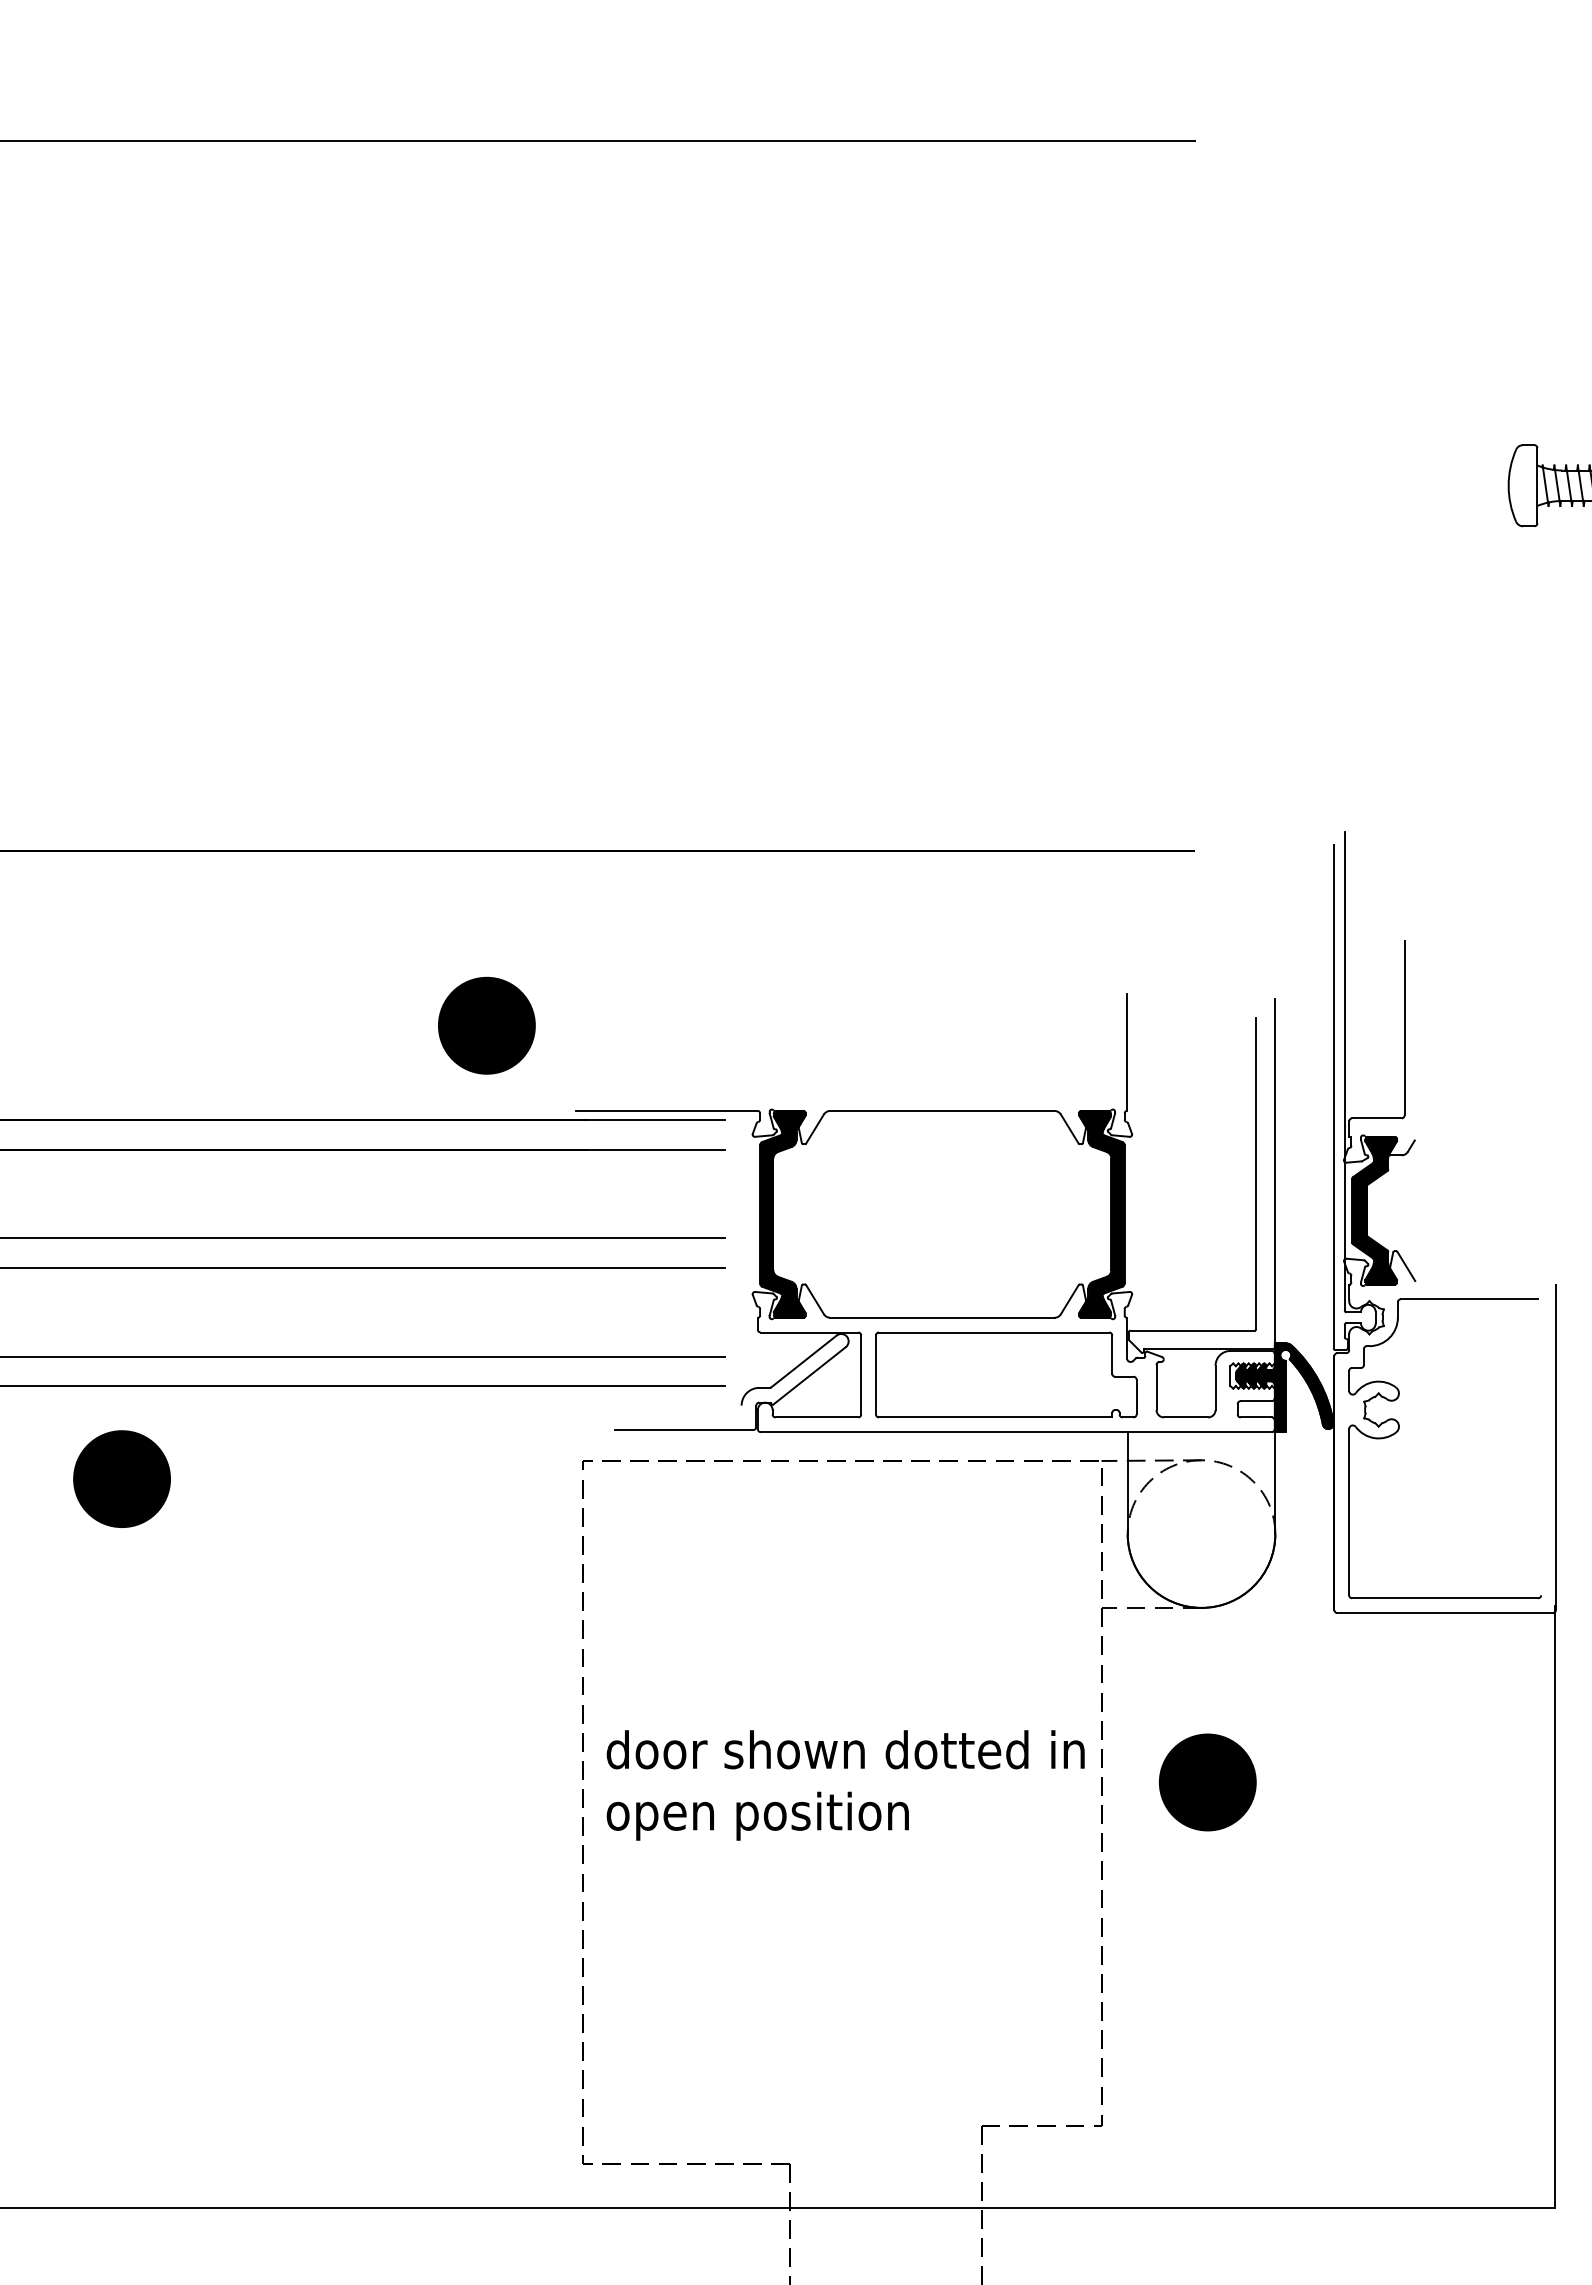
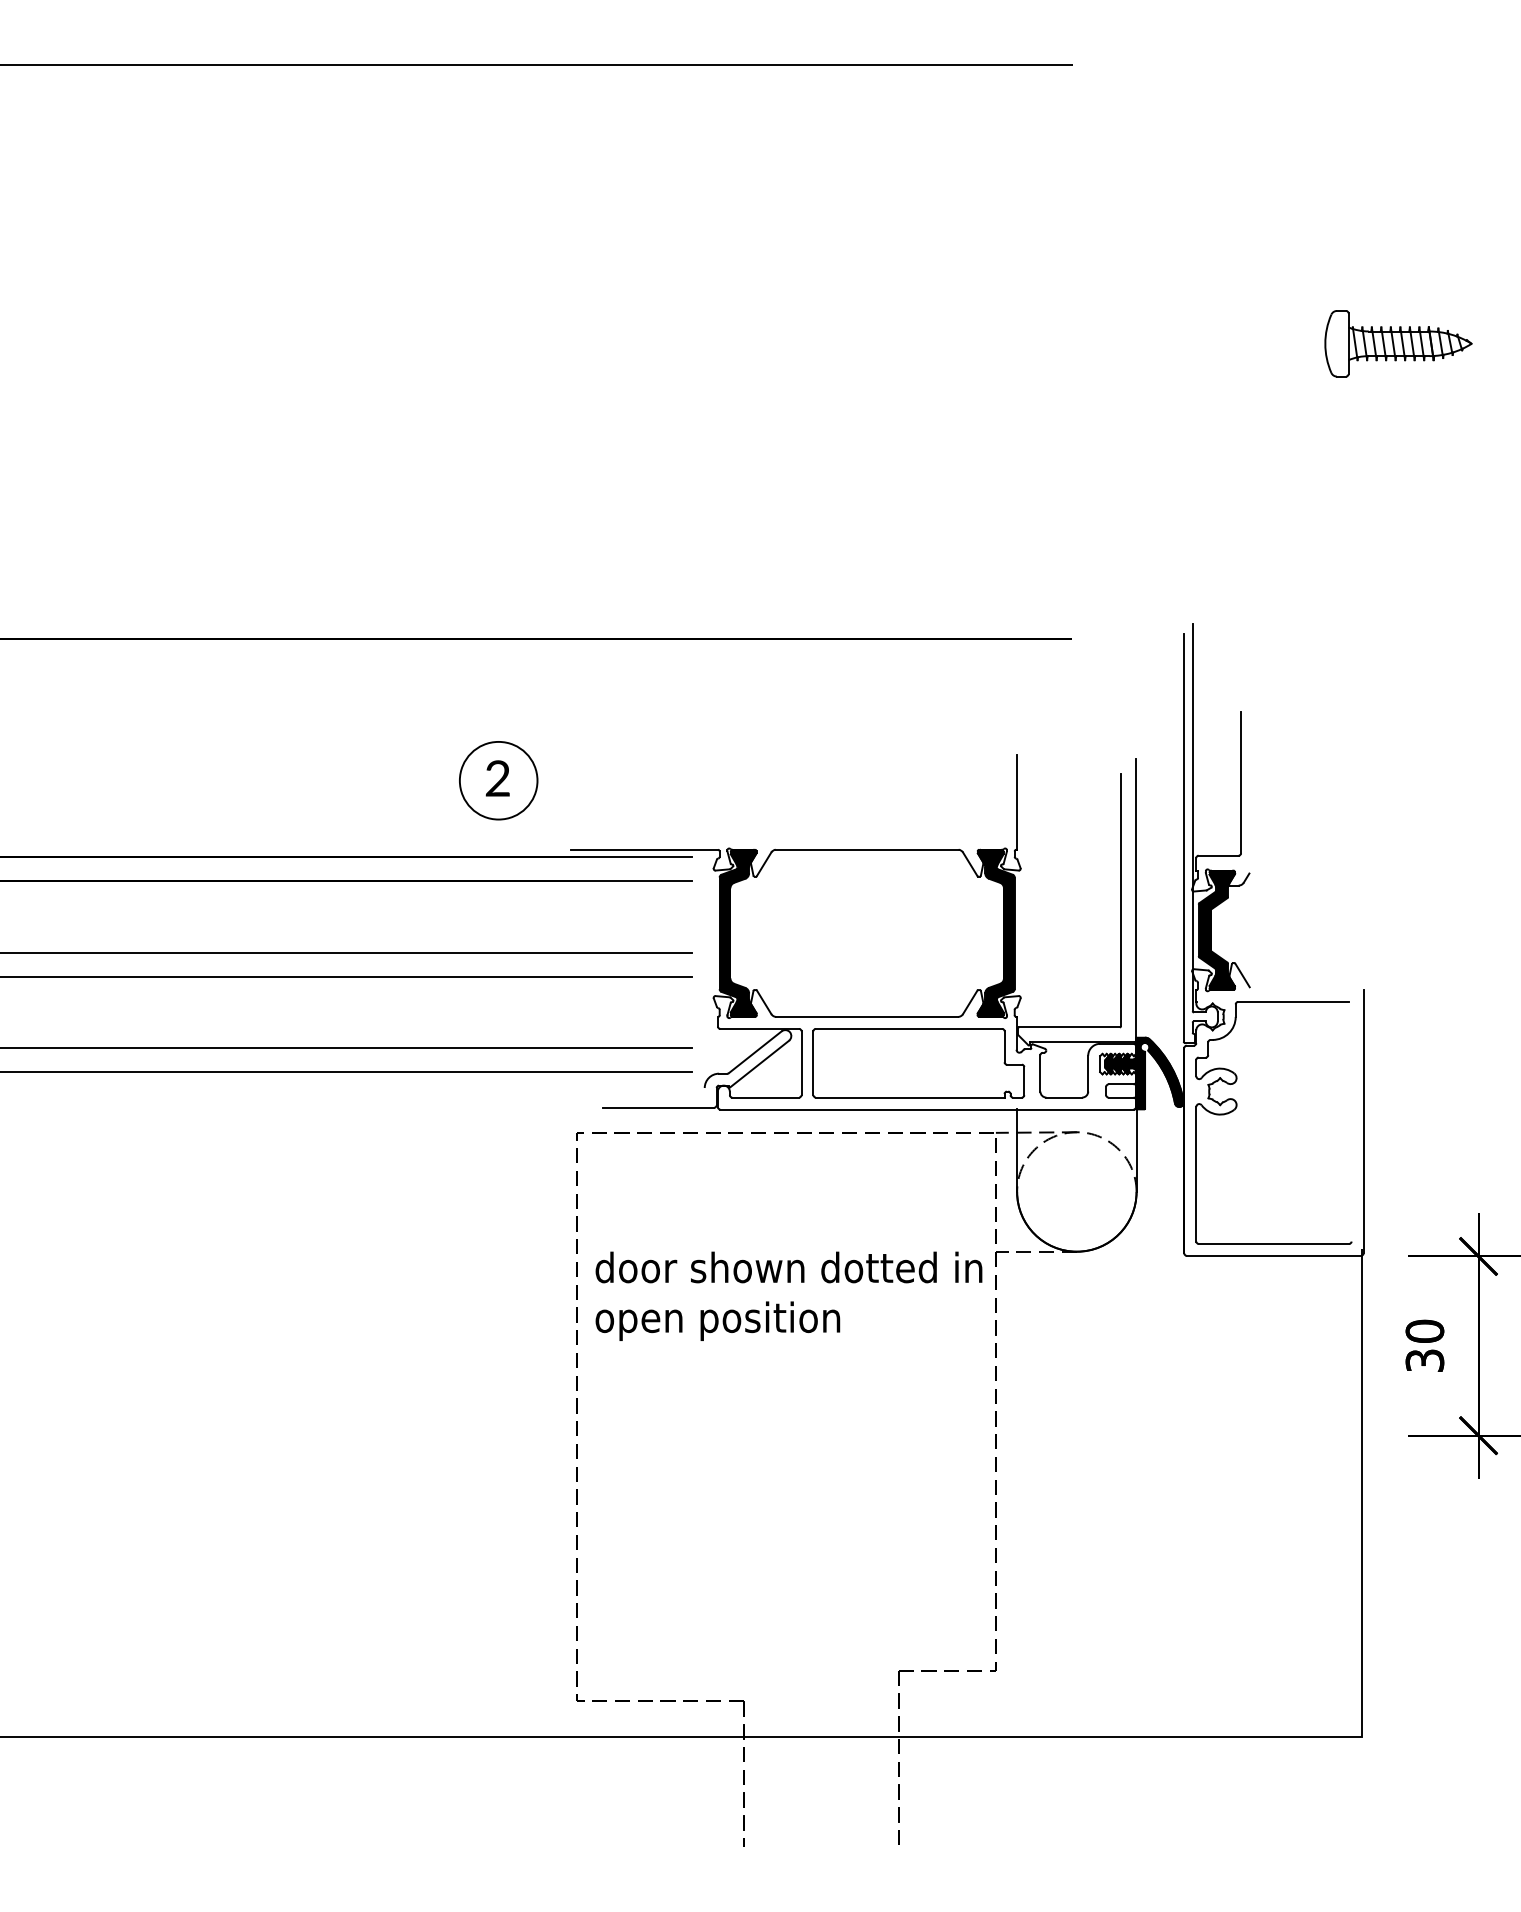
fill: (486, 1025) -> (498, 780), removed
part: (122, 1479) -> (203, 1147), removed
part: (1207, 1781) -> (1081, 1392), removed
text: (845, 1784) -> (788, 1295), moved

